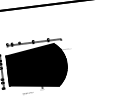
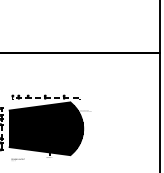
text: (27, 93) -> (17, 159), moved

